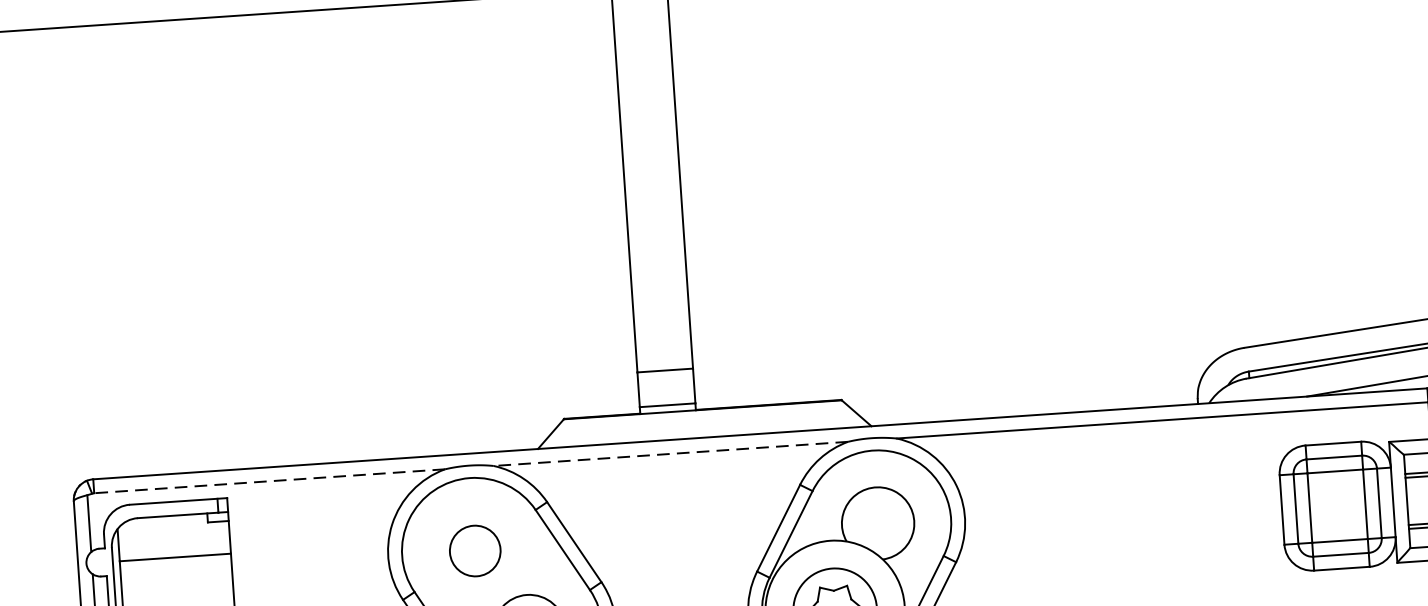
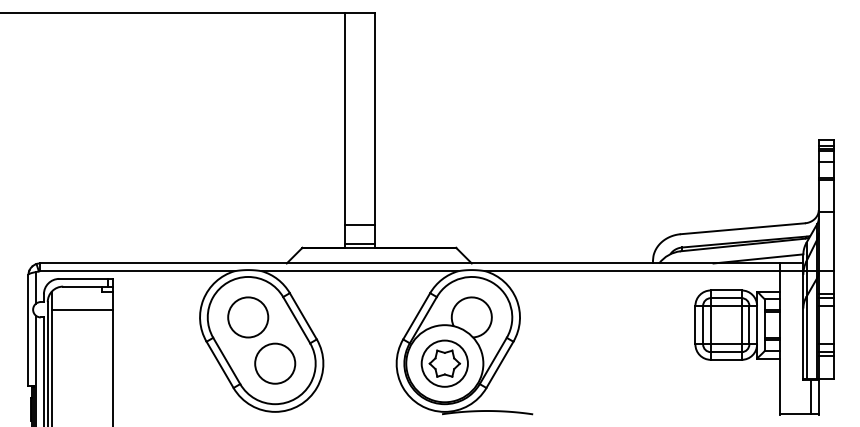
line: (670, 454) -> (359, 271), dashed -> solid
line: (268, 481) -> (136, 271), dashed -> solid
circle: (475, 551) -> (248, 317), size x1.43

